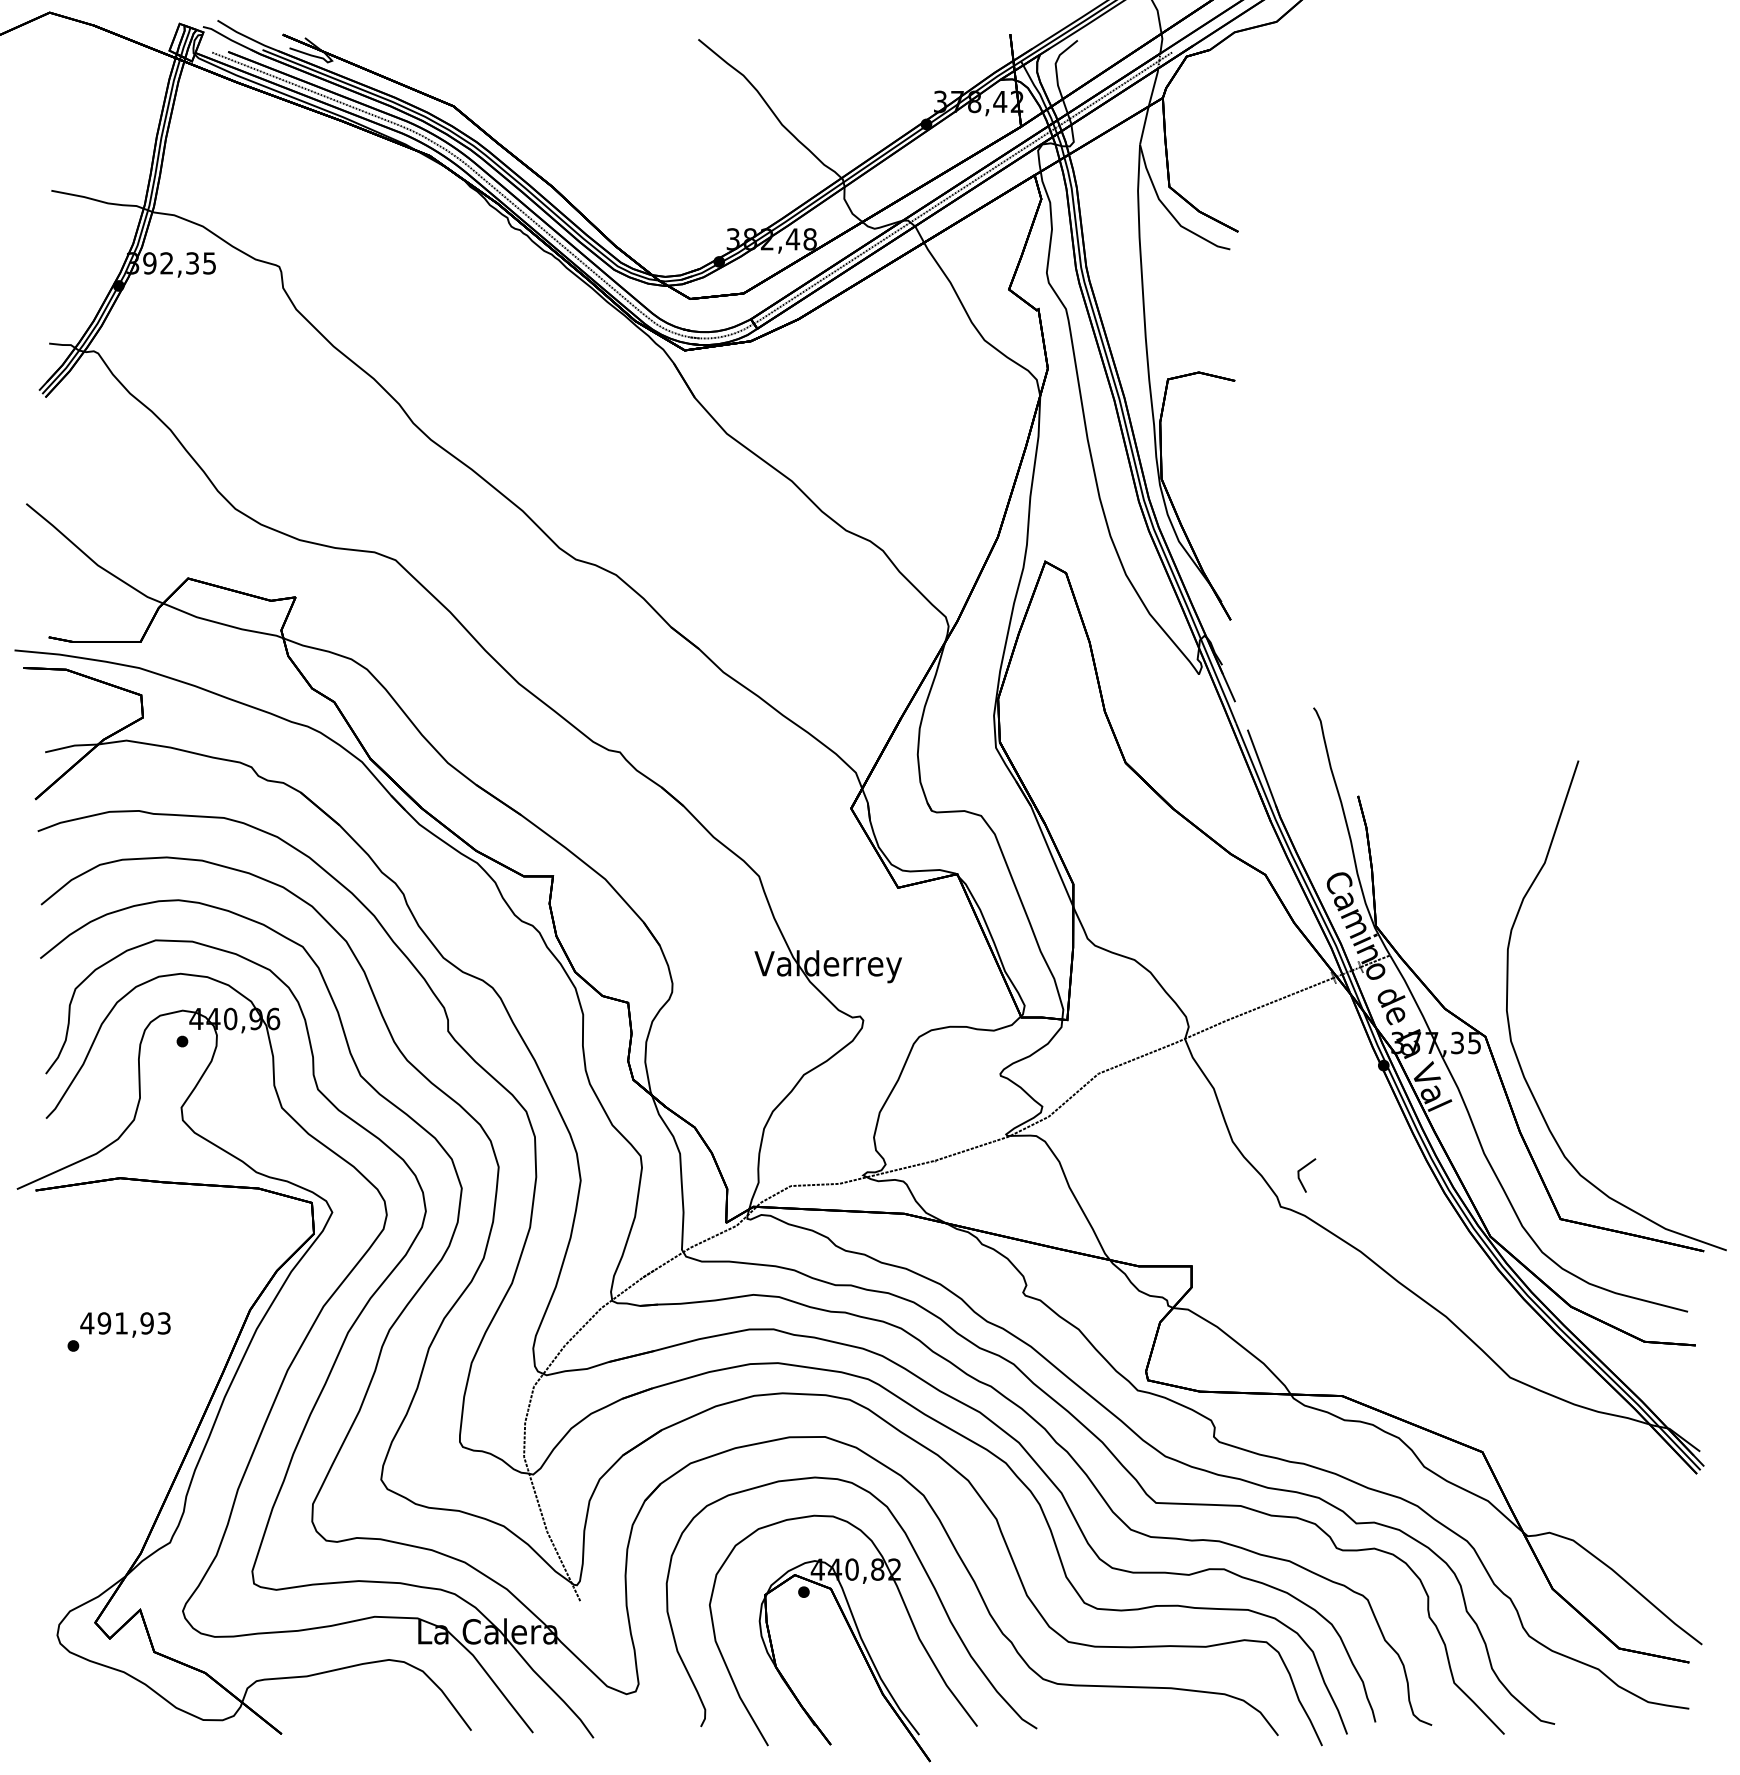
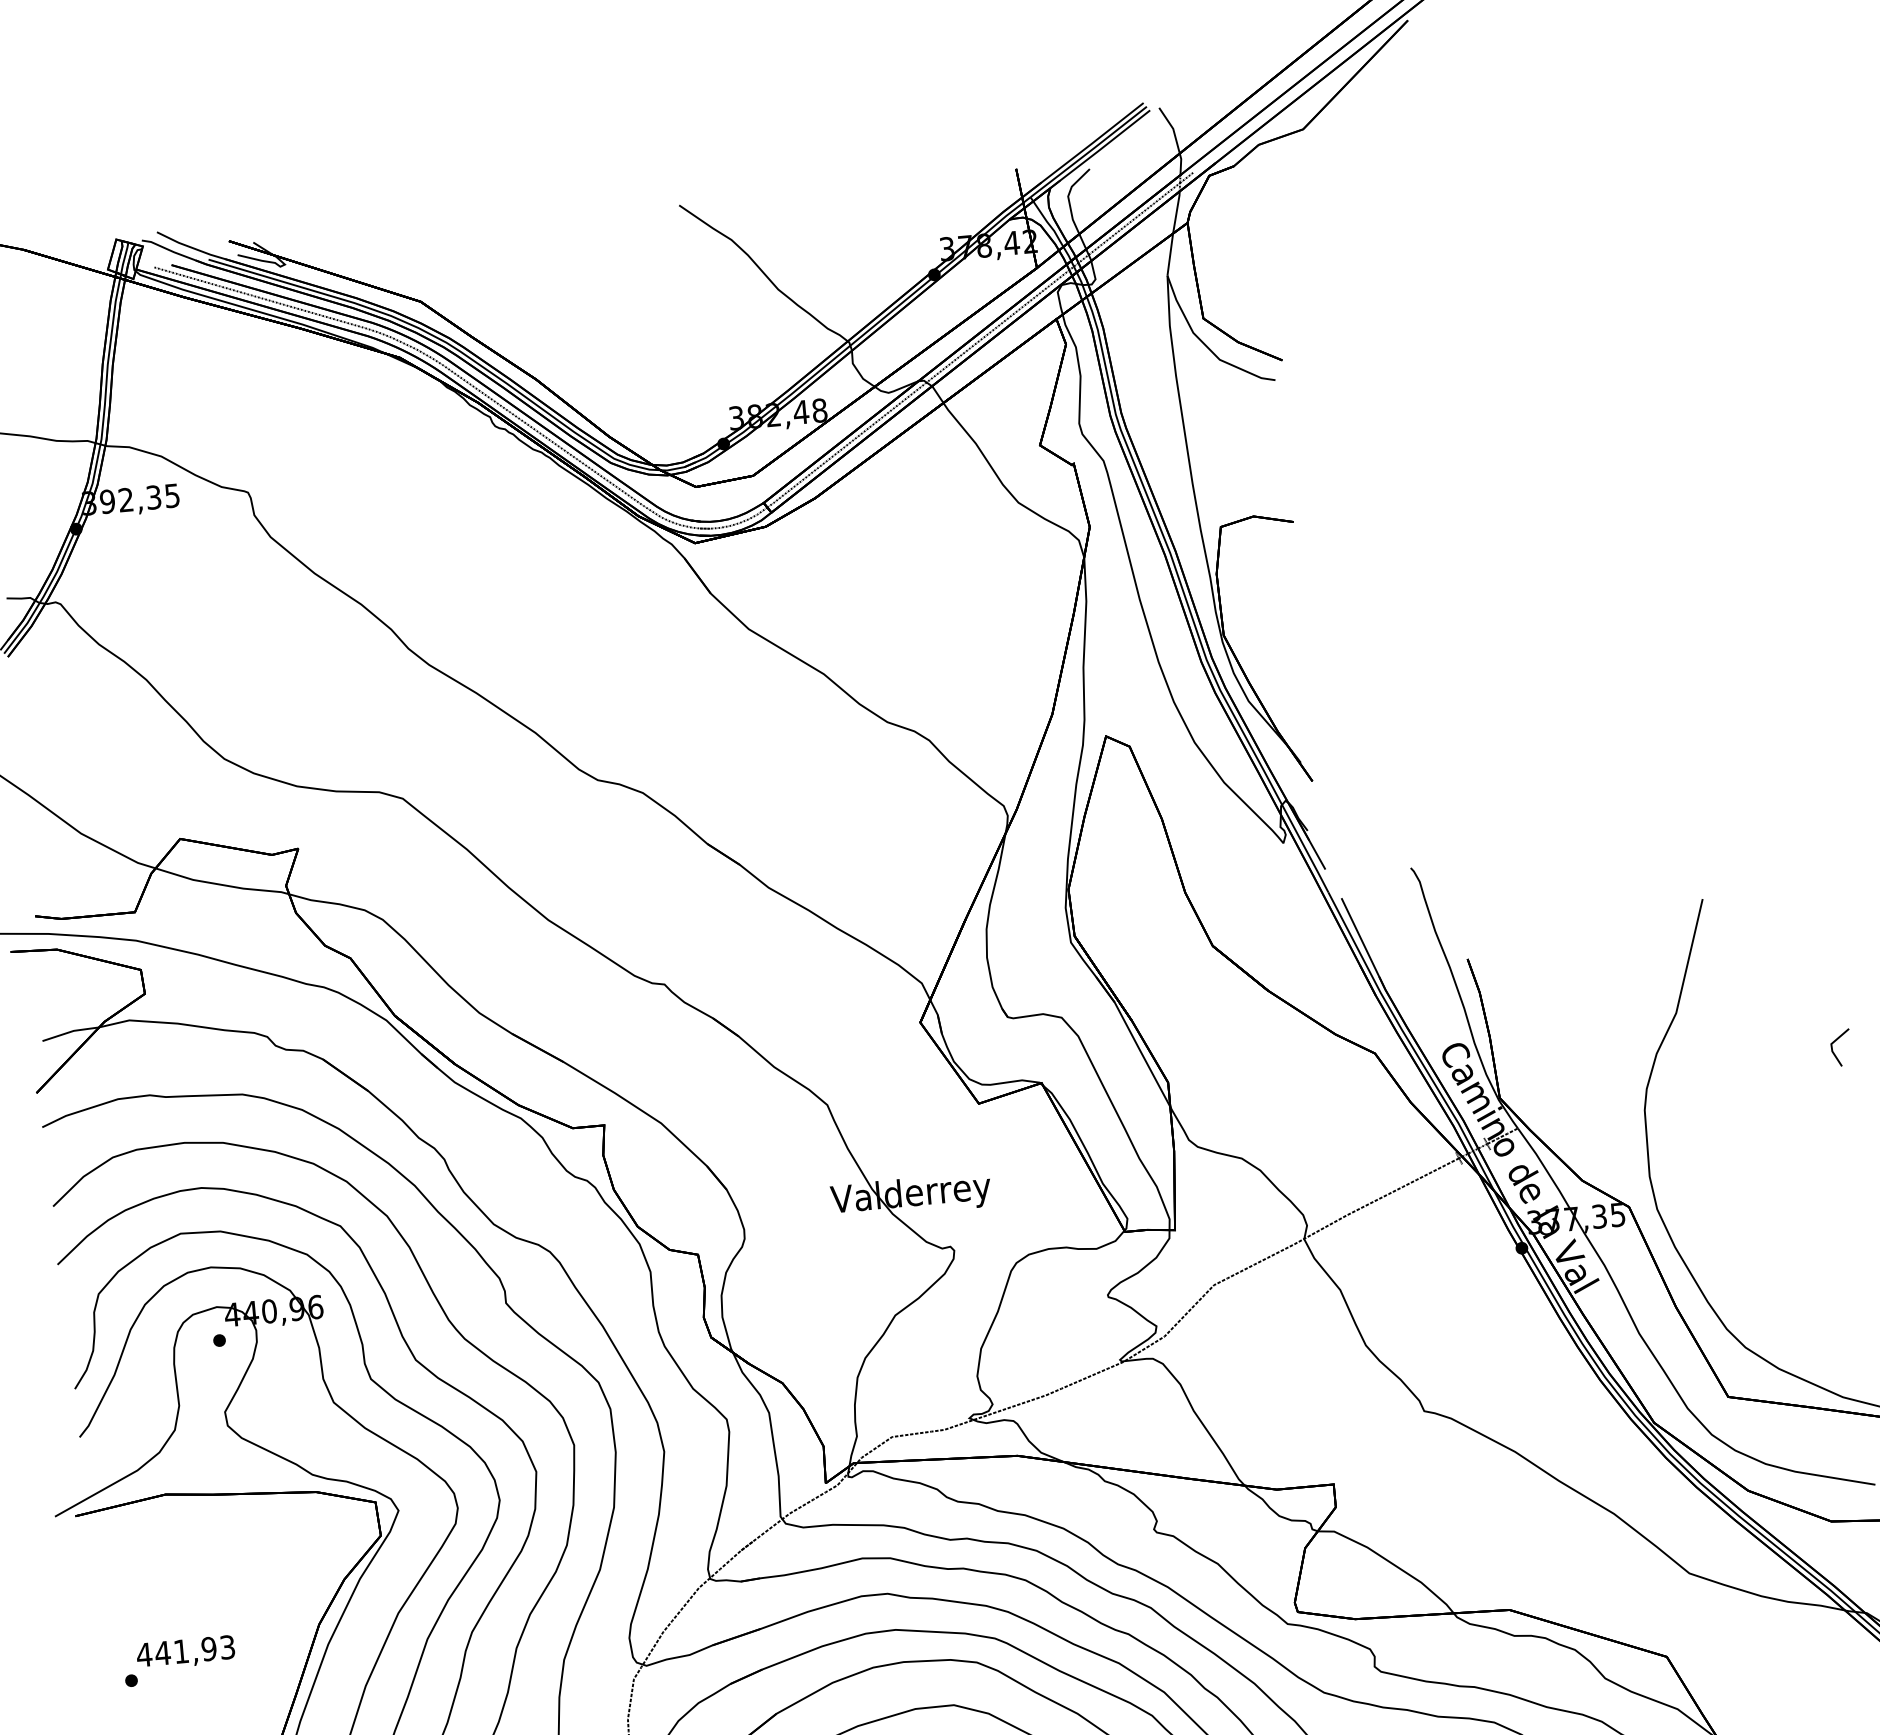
line: (1299, 1175) -> (1832, 1048), moved
text: (104, 1323) -> (162, 1653), 491,93 -> 441,93

